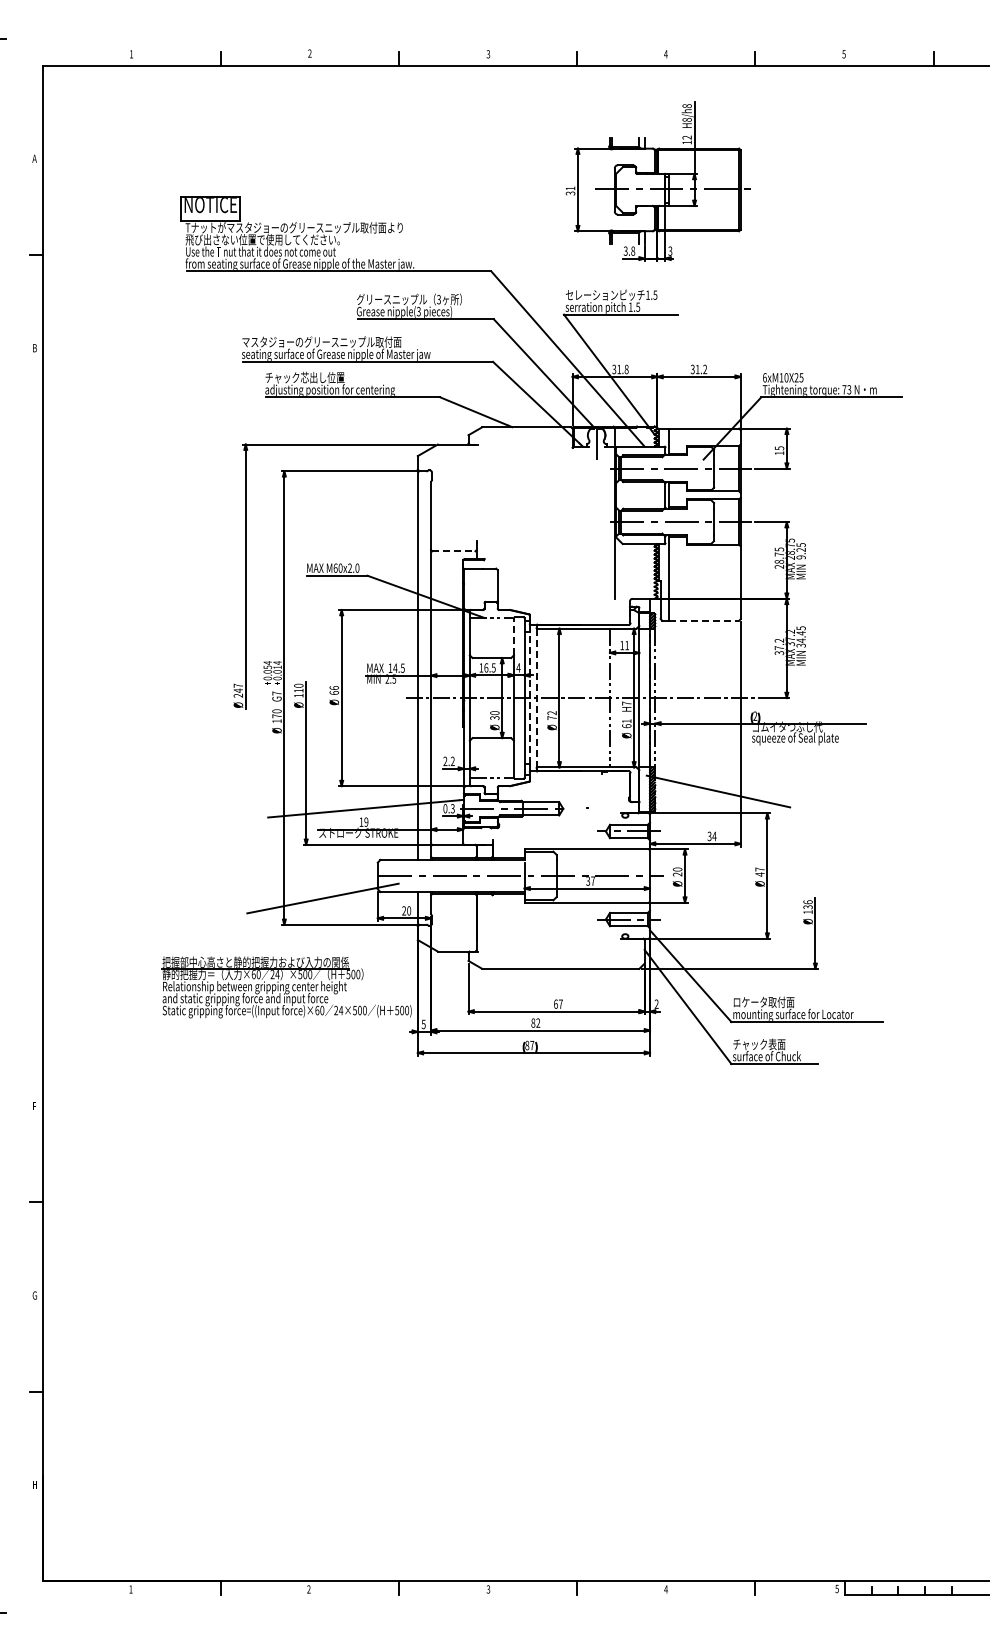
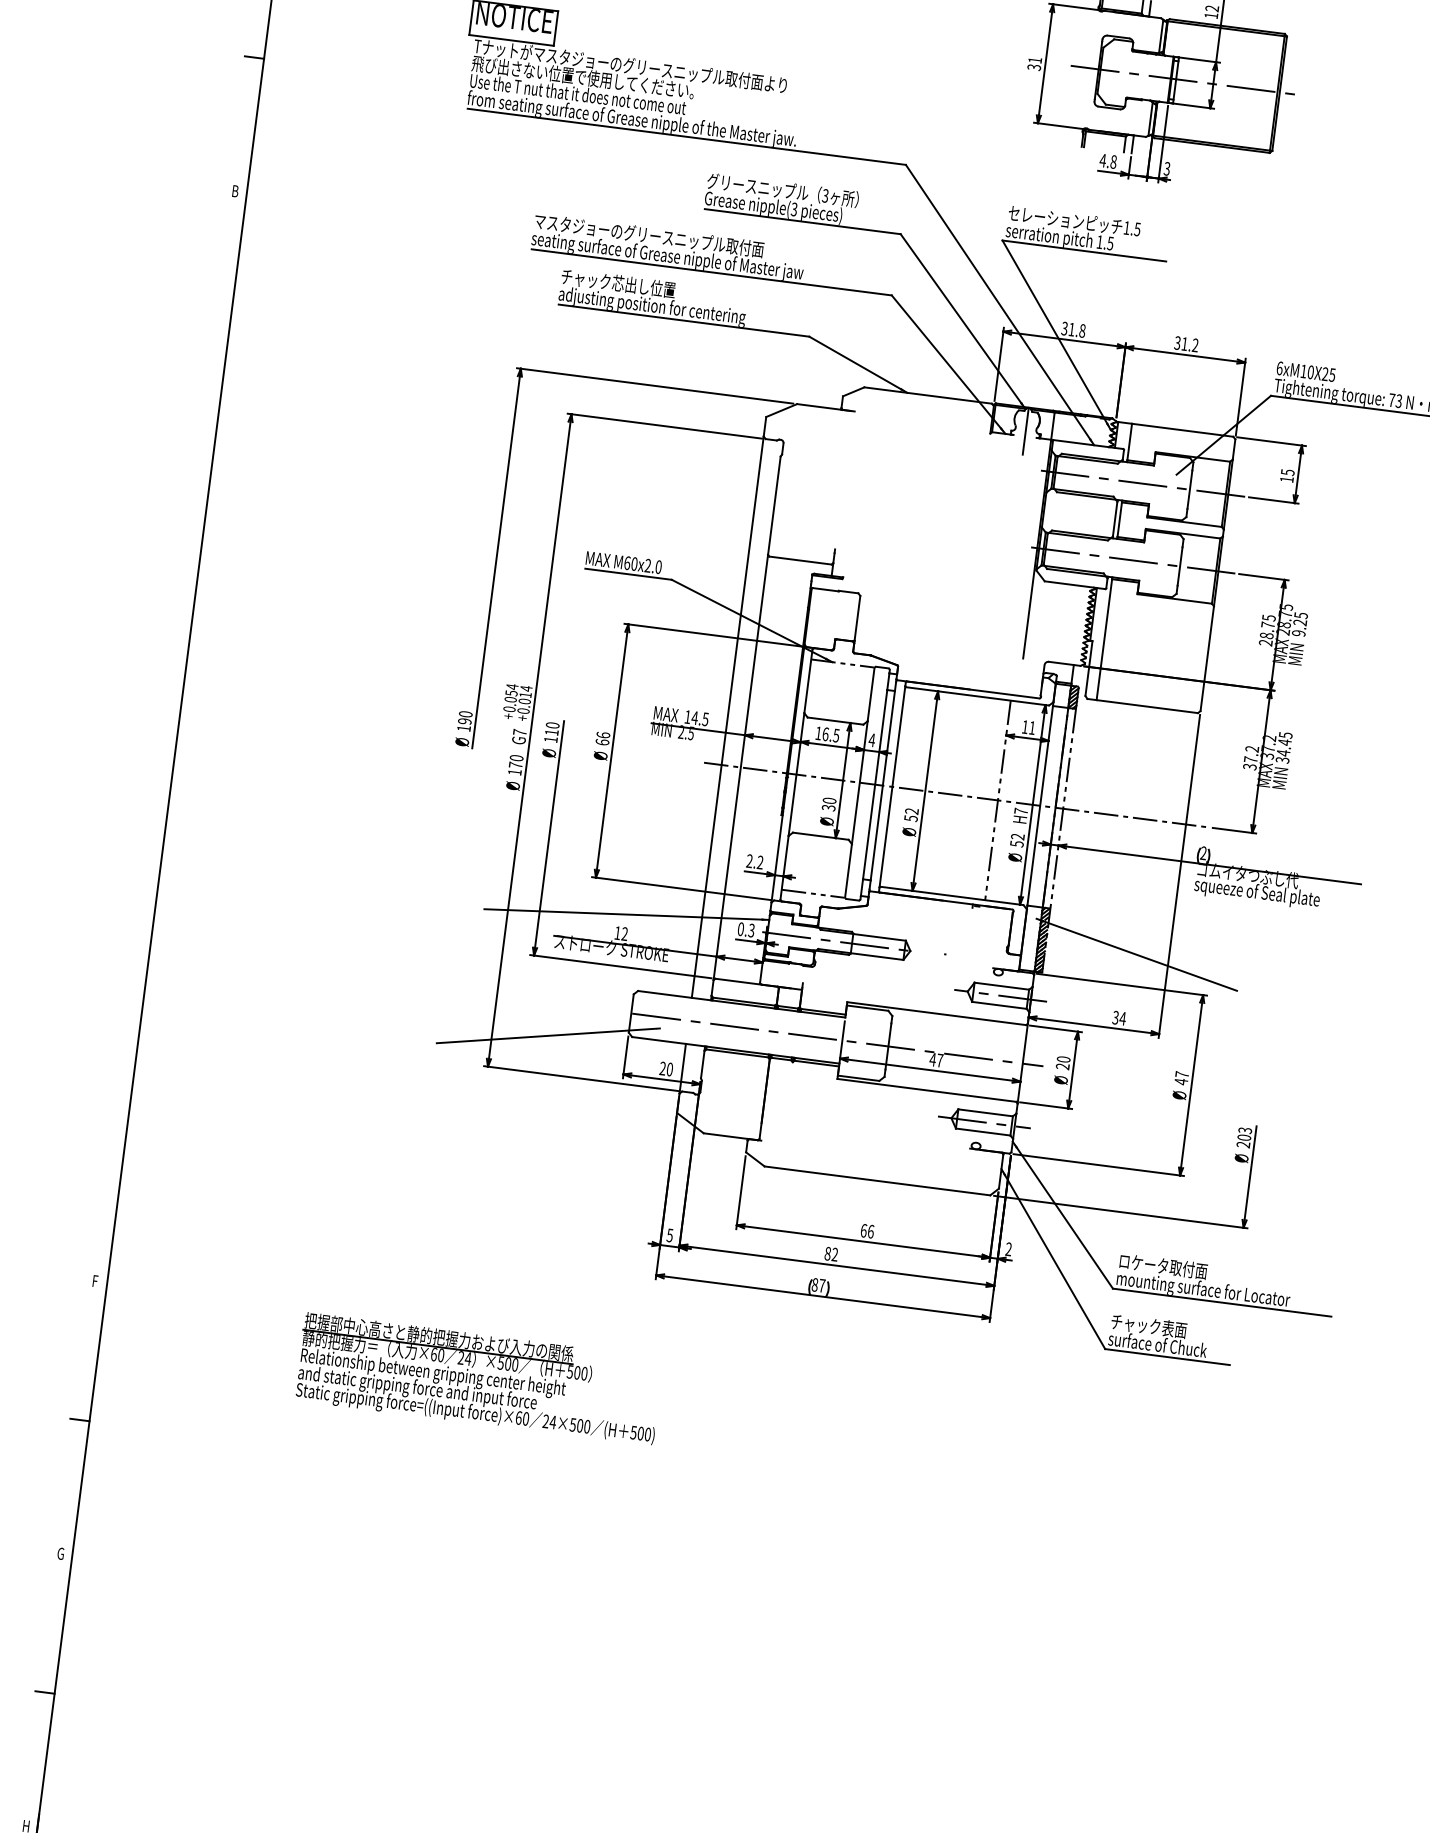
text: (625, 250) -> (1102, 159), 3.8 -> 4.8
line: (453, 551) -> (799, 560), dashed -> solid
line: (704, 620) -> (1148, 706), dashed -> solid
line: (513, 636) -> (870, 694), dashed -> solid
text: (238, 690) -> (465, 721), 247 -> 190
line: (529, 698) -> (882, 786), dashed -> solid
line: (536, 698) -> (892, 787), dashed -> solid
text: (551, 718) -> (910, 819), 72 -> 52
text: (626, 723) -> (1017, 840), 61 -> 52
text: (366, 822) -> (624, 934), 19 -> 12
text: (588, 880) -> (933, 1058), 37 -> 47
text: (807, 907) -> (1243, 1138), 136 -> 203
part: (286, 987) -> (478, 1379), moved
text: (560, 1003) -> (870, 1230), 67 -> 66

